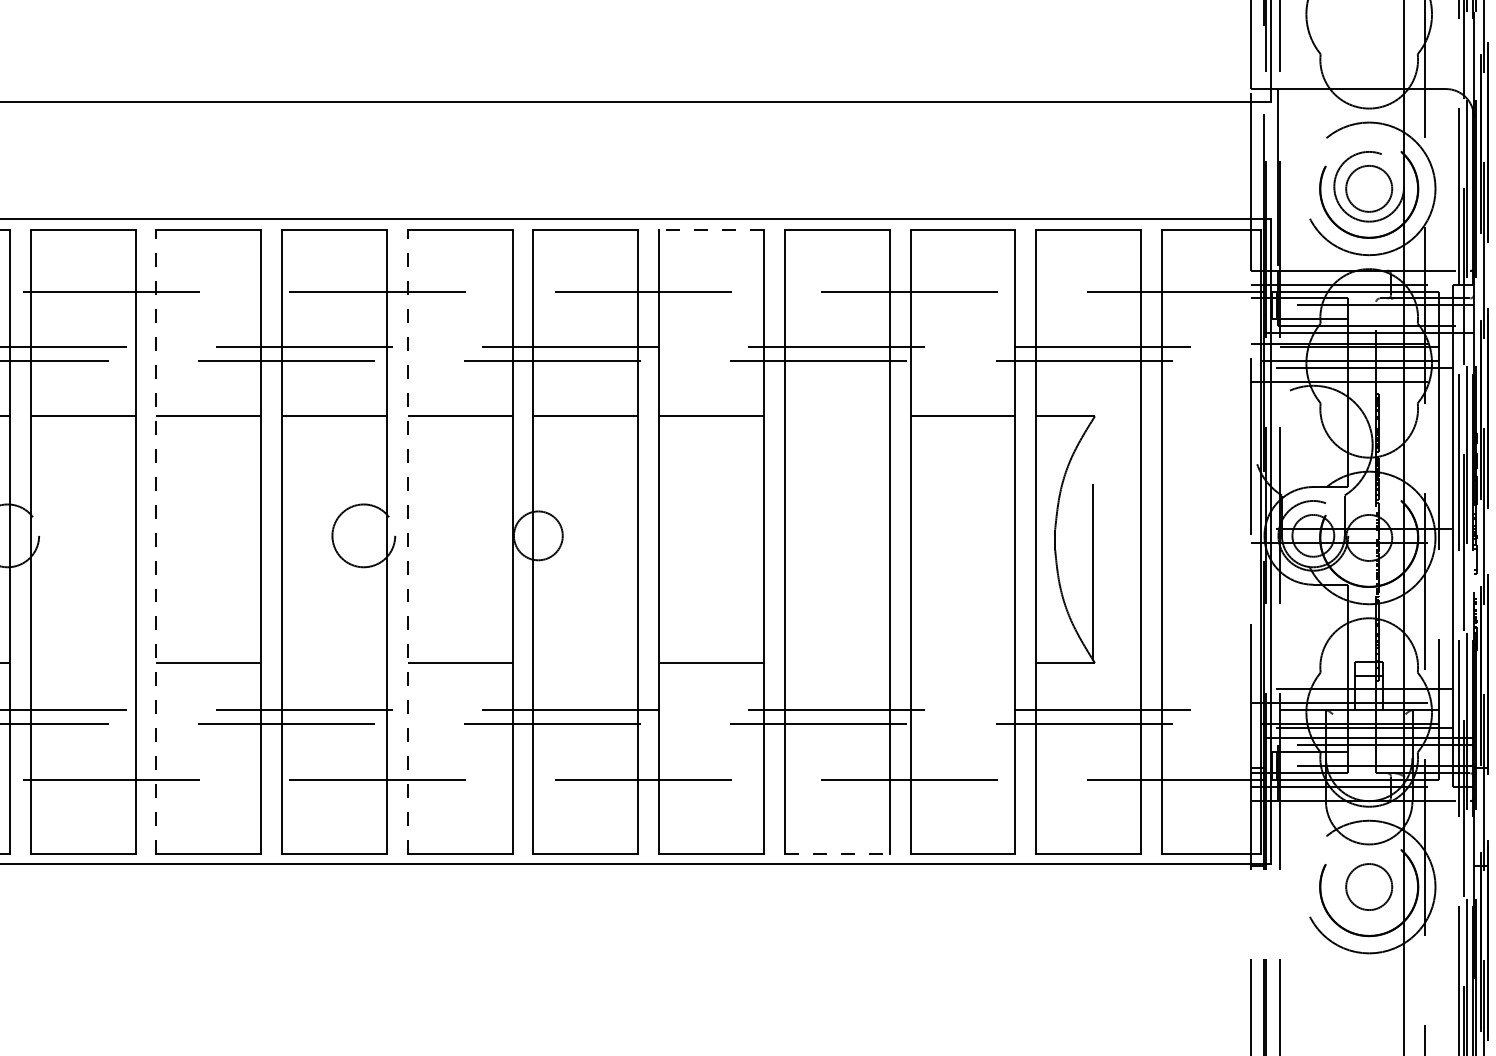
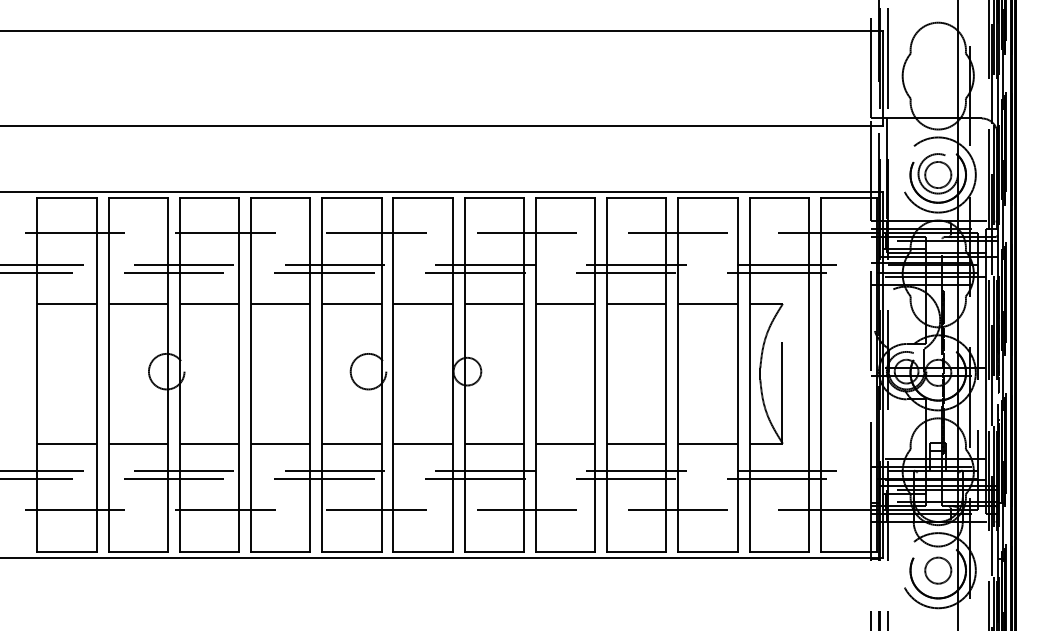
line: (711, 230) -> (565, 198), dashed -> solid
line: (836, 415) -> (636, 303), added
line: (157, 540) -> (251, 374), dashed -> solid
line: (407, 540) -> (393, 374), dashed -> solid
line: (83, 662) -> (209, 443), added
line: (333, 662) -> (351, 443), added
line: (586, 662) -> (494, 443), added
line: (836, 662) -> (636, 443), added
line: (961, 662) -> (707, 443), added
line: (836, 853) -> (636, 551), dashed -> solid

